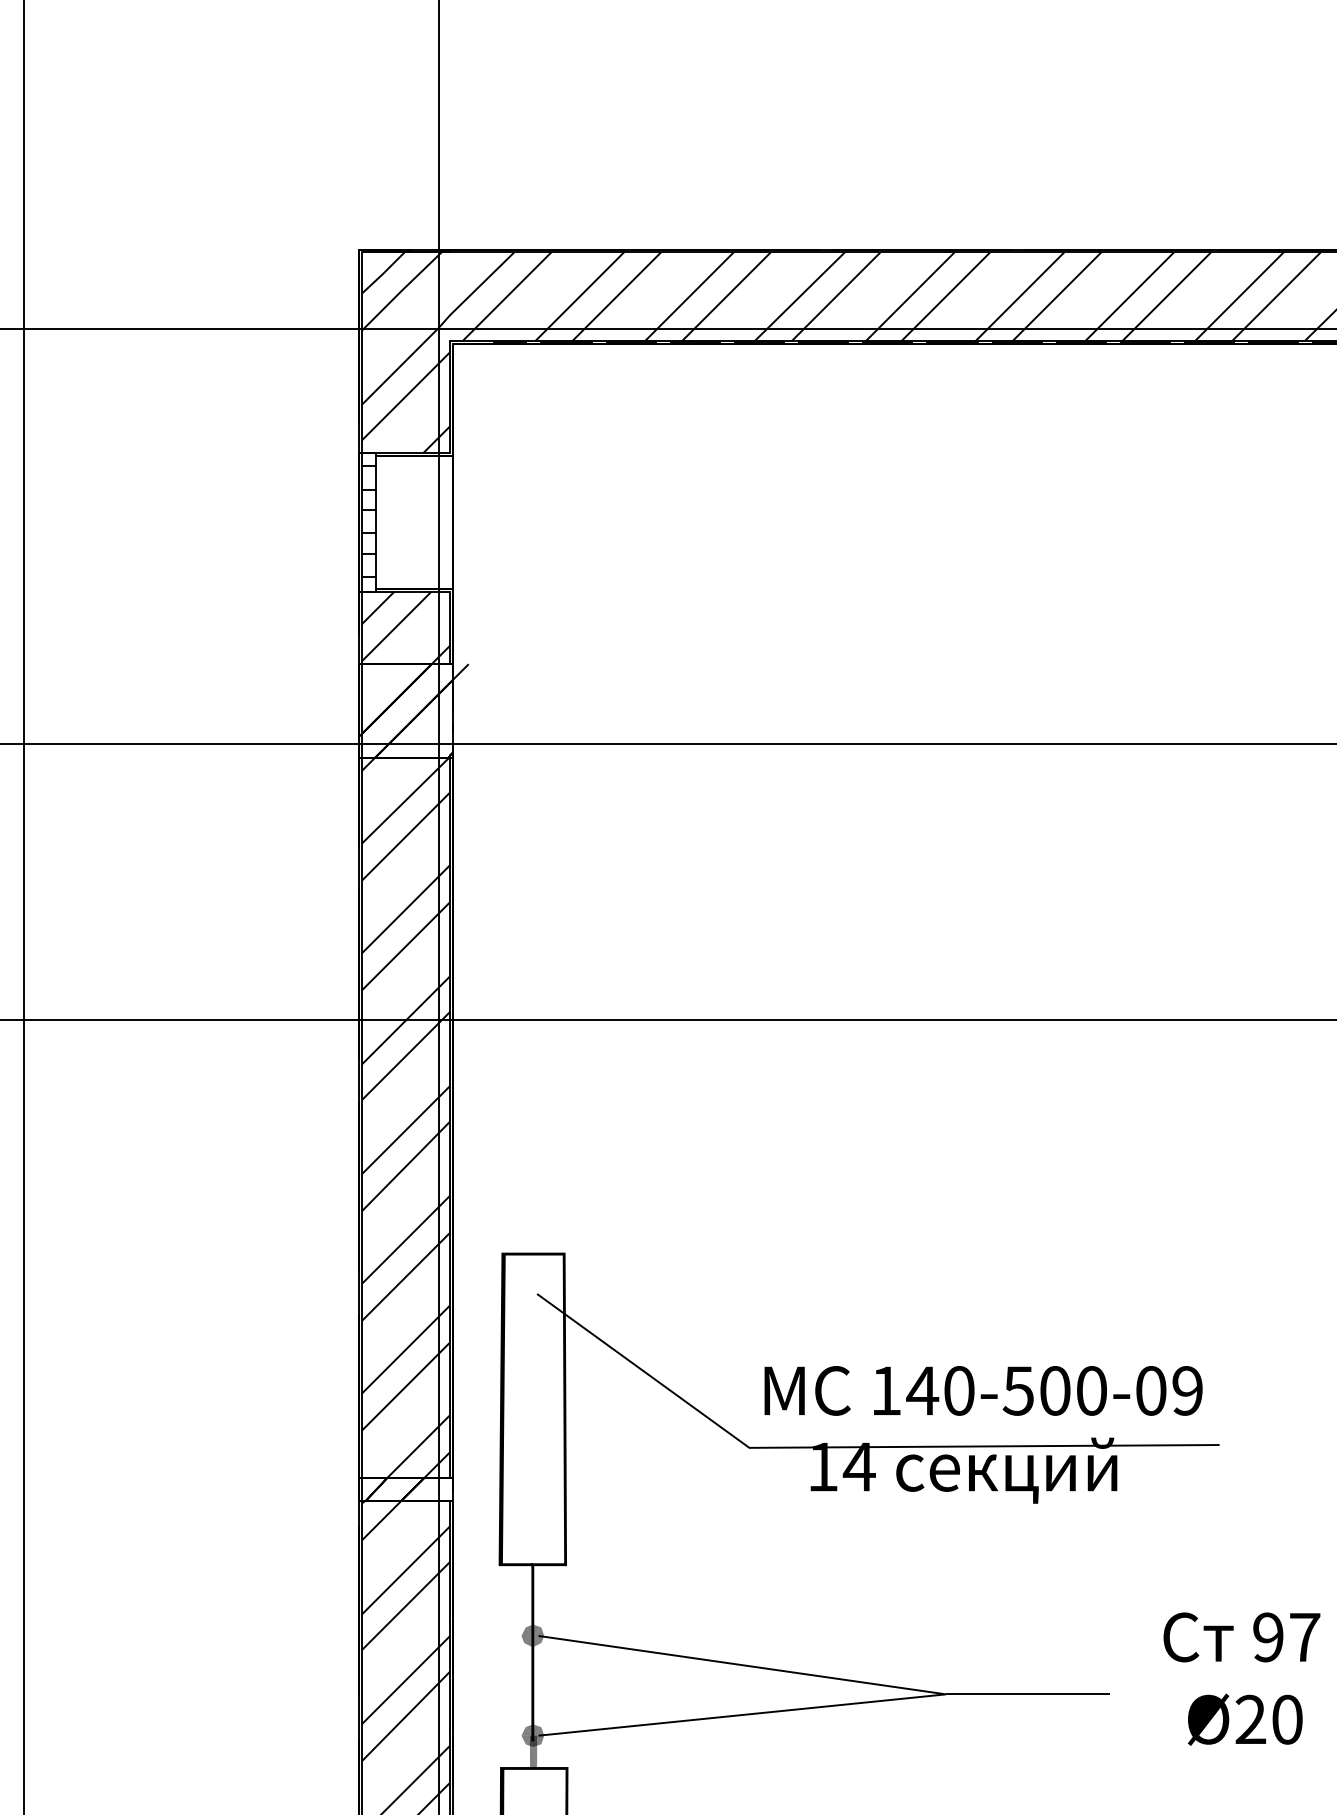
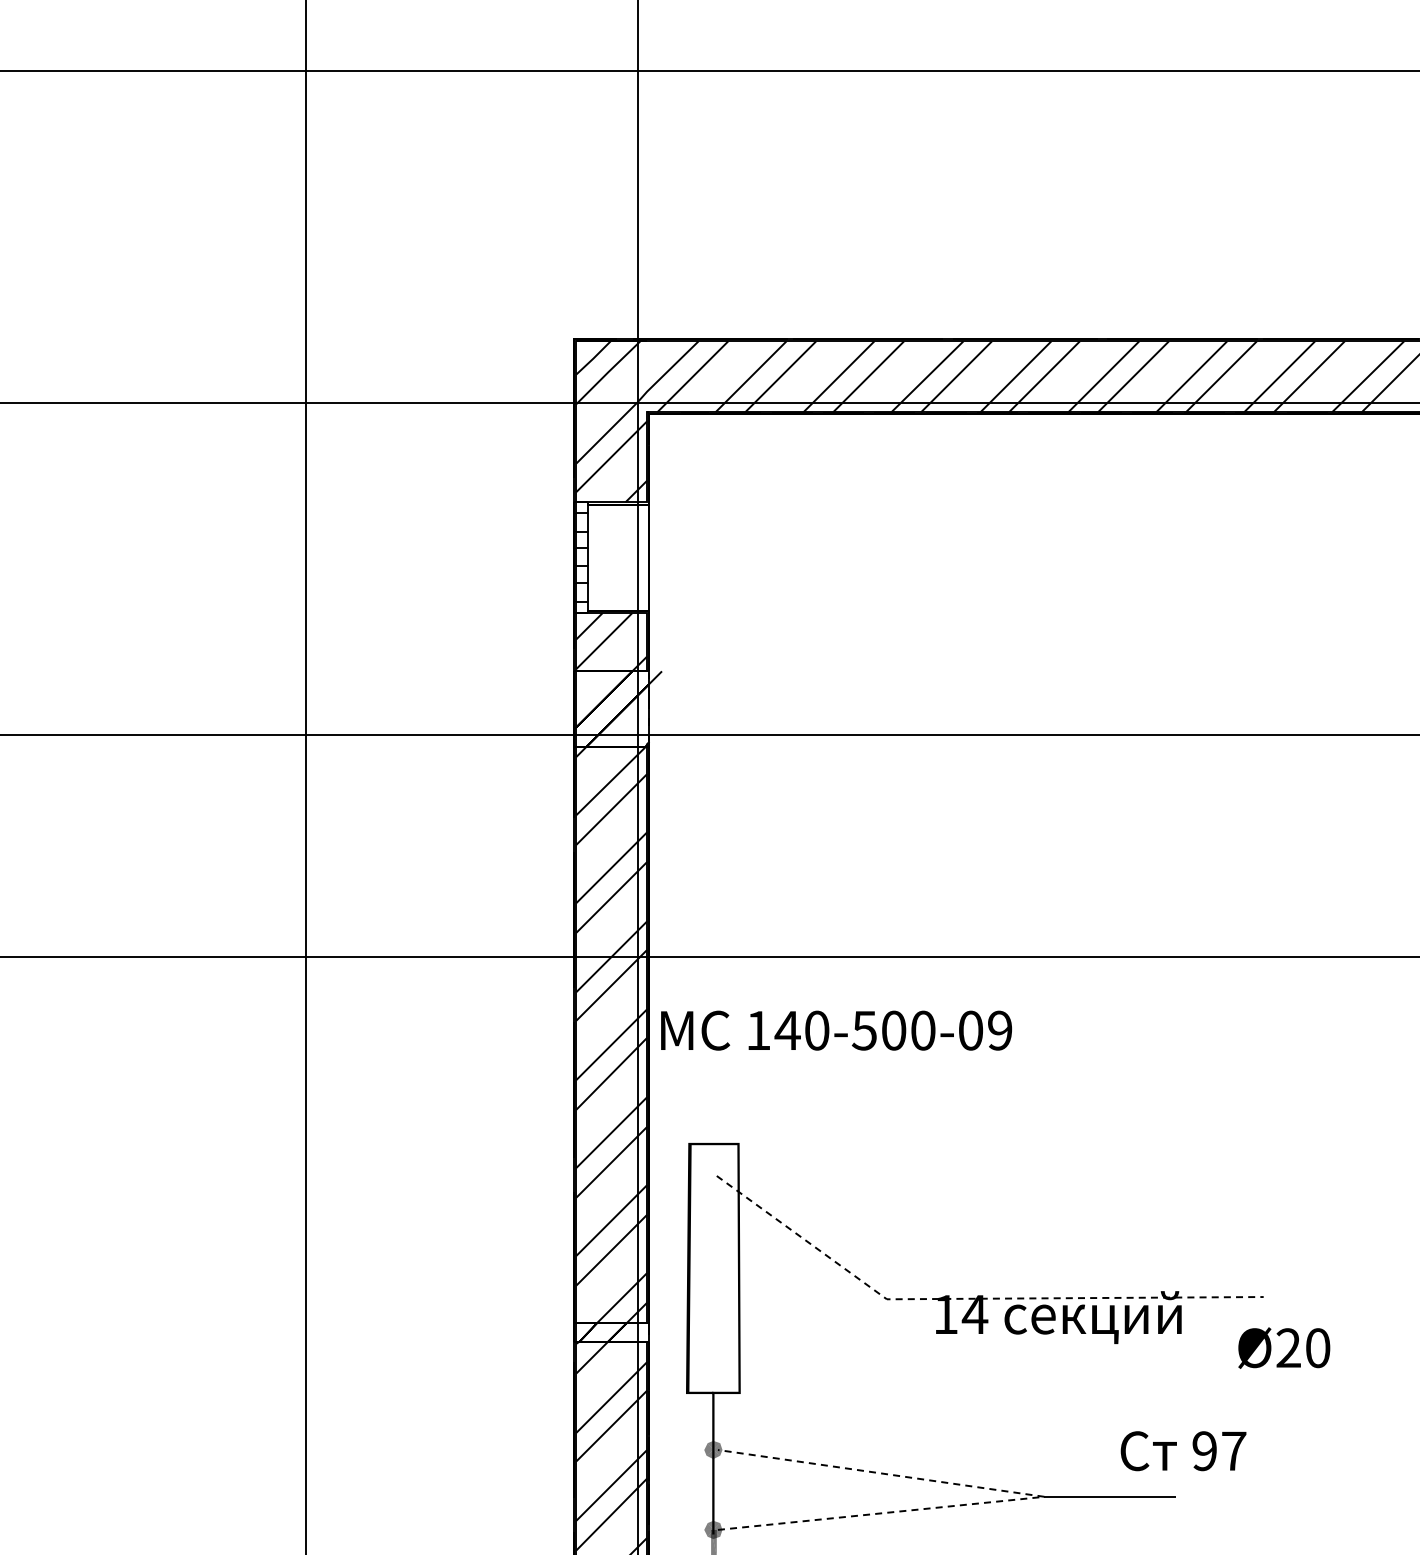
text: (983, 1390) -> (836, 1030), moved
line: (852, 1446) -> (969, 1298), solid -> dashed
text: (1241, 1637) -> (1183, 1451), moved
line: (946, 1693) -> (1044, 1496), solid -> dashed
text: (1245, 1718) -> (1284, 1347), moved

